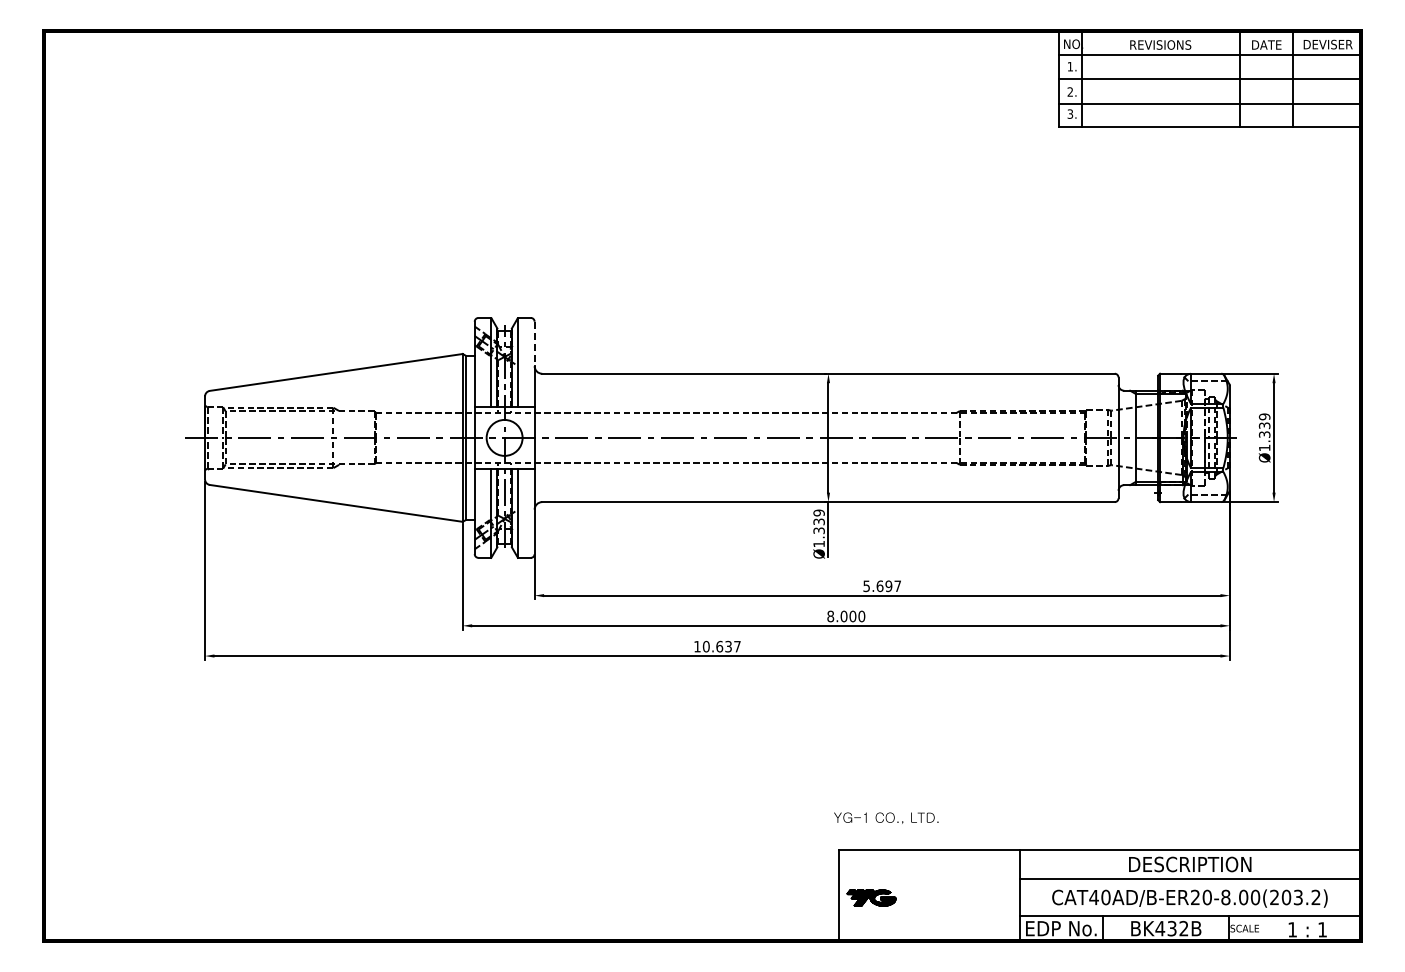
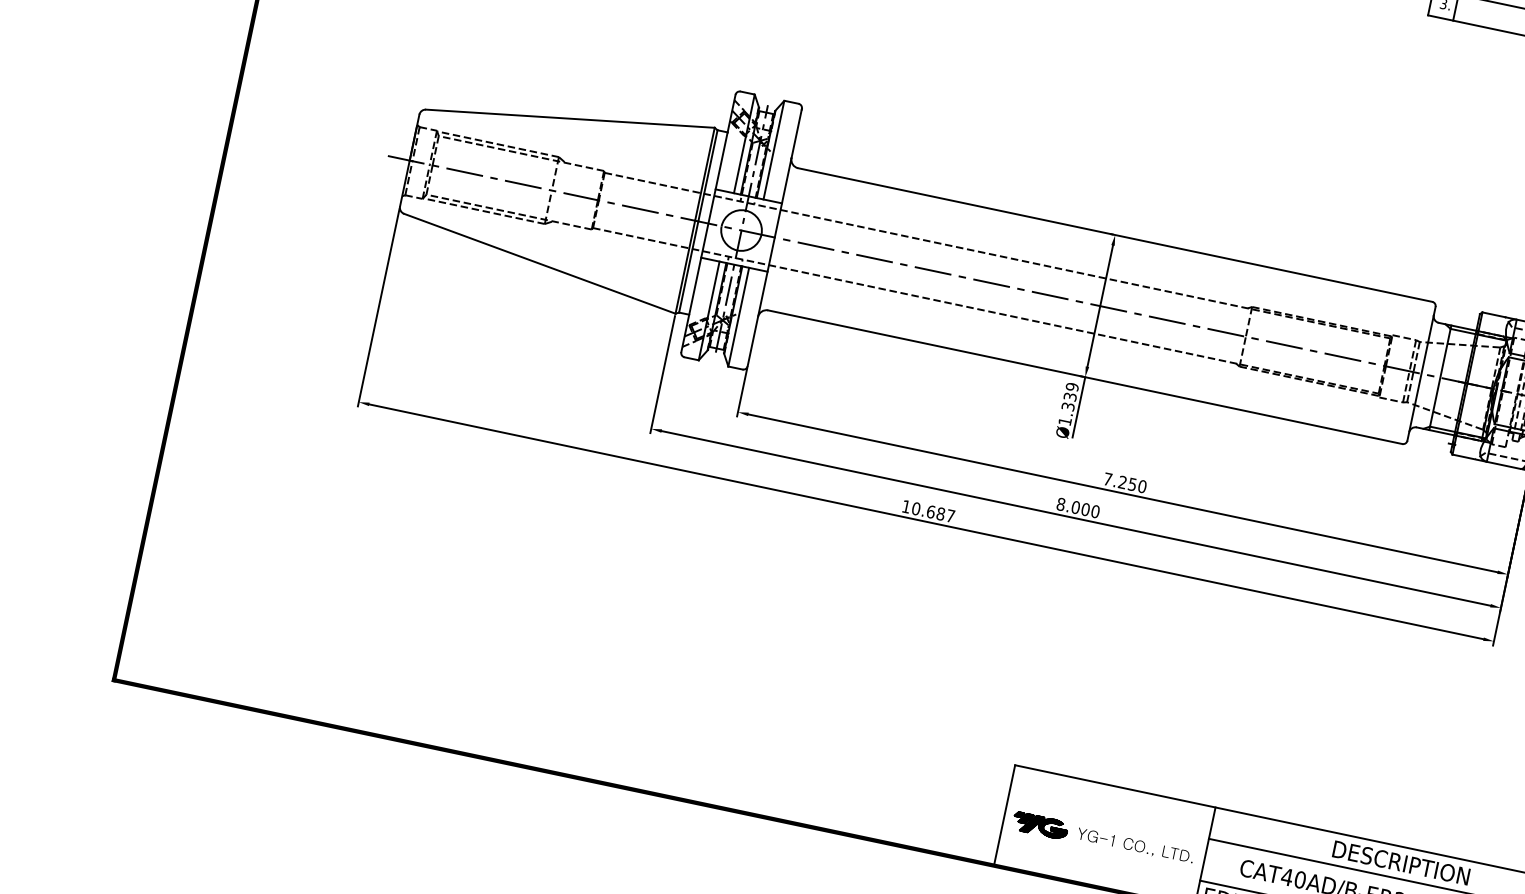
line: (534, 344) -> (796, 134), dashed -> solid
text: (882, 586) -> (1125, 483), 5.697 -> 7.250
text: (728, 646) -> (940, 513), 10.637 -> 10.687
text: (886, 817) -> (1135, 845), moved

